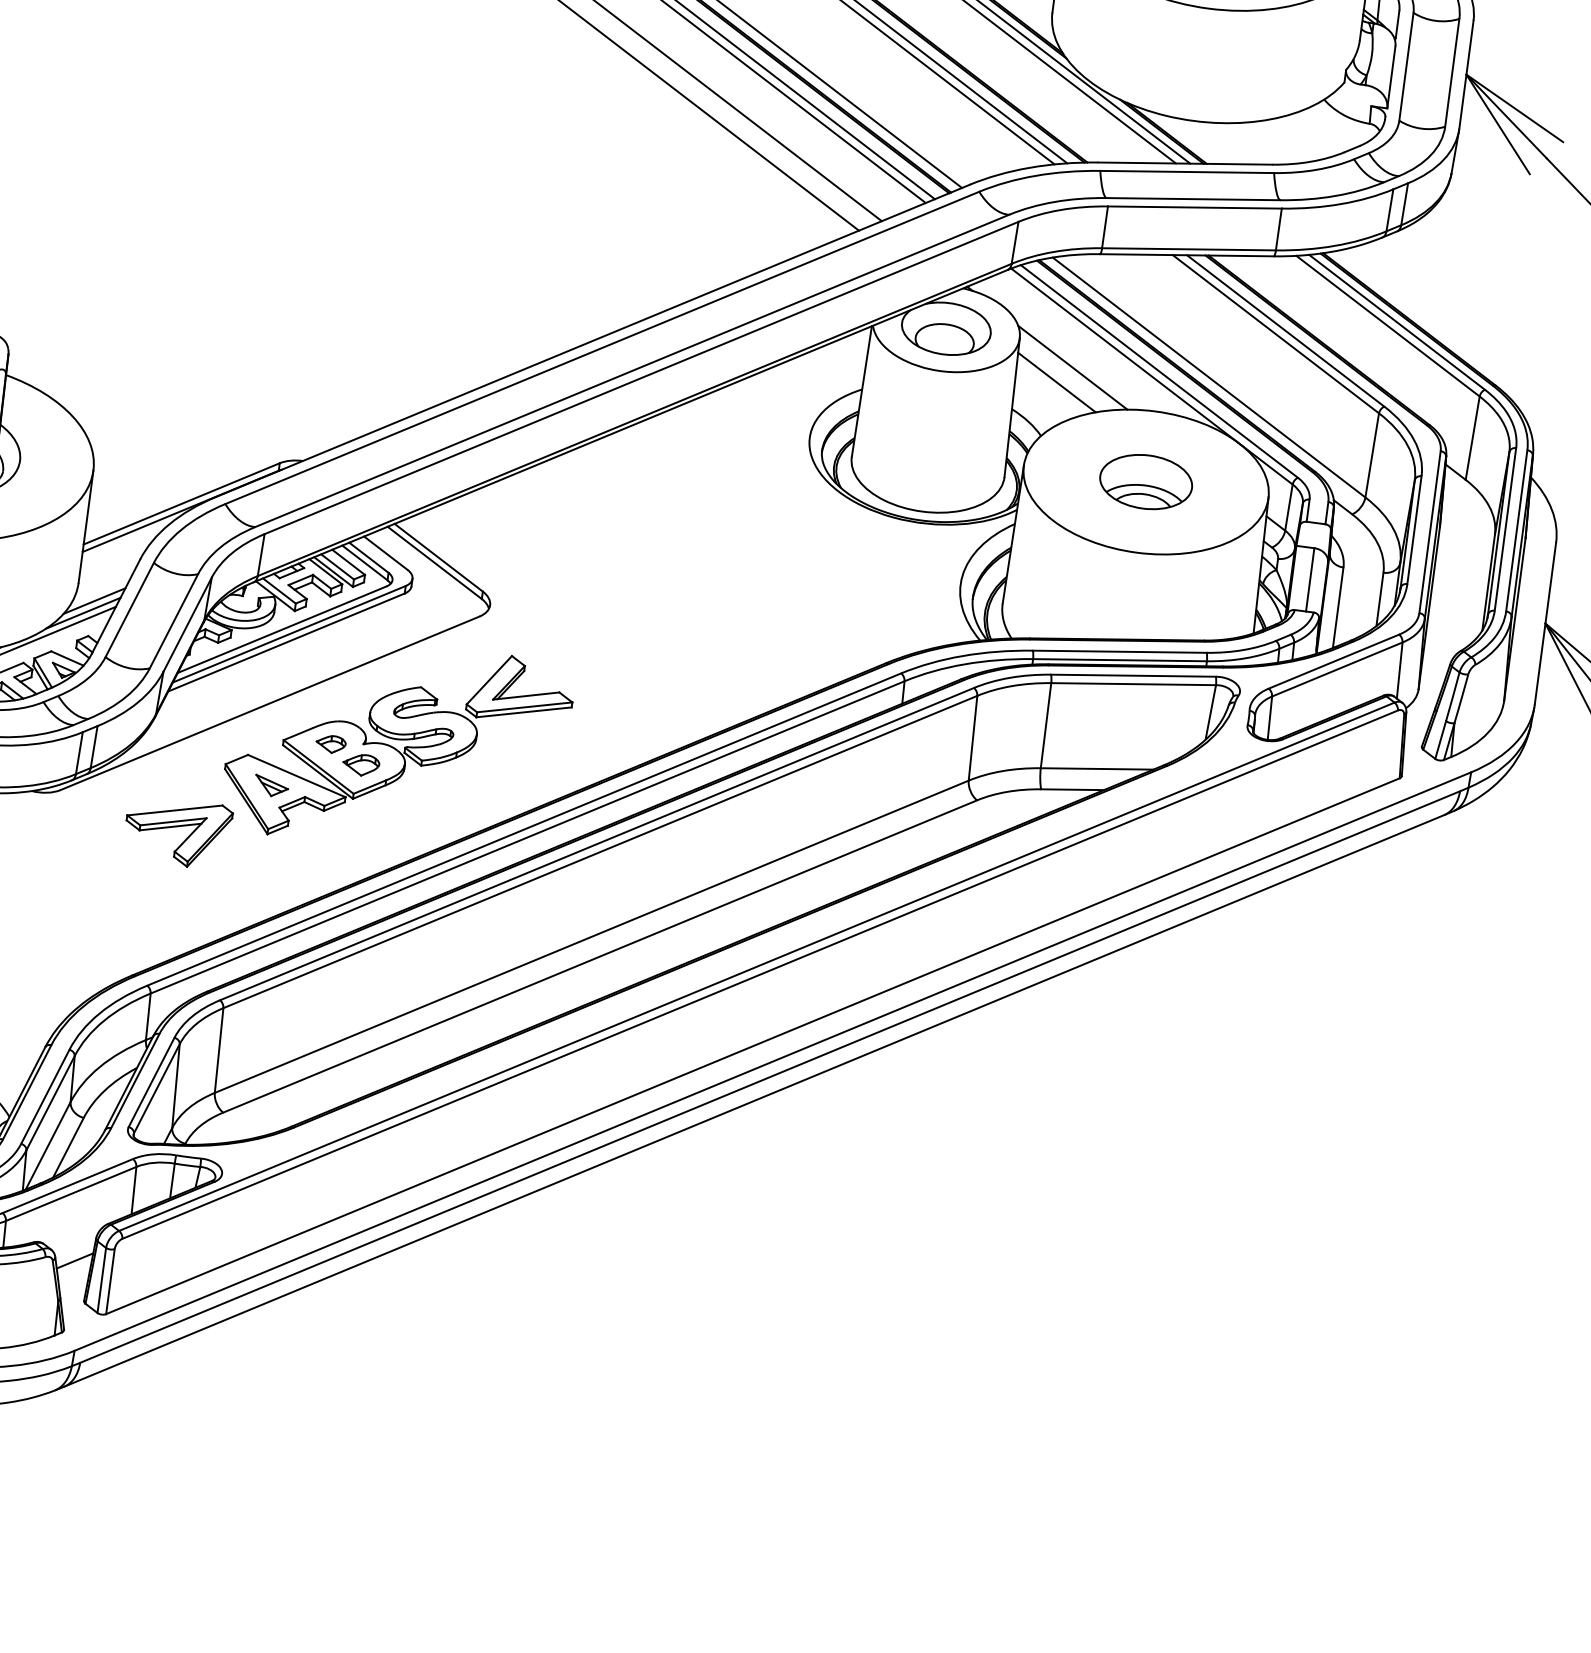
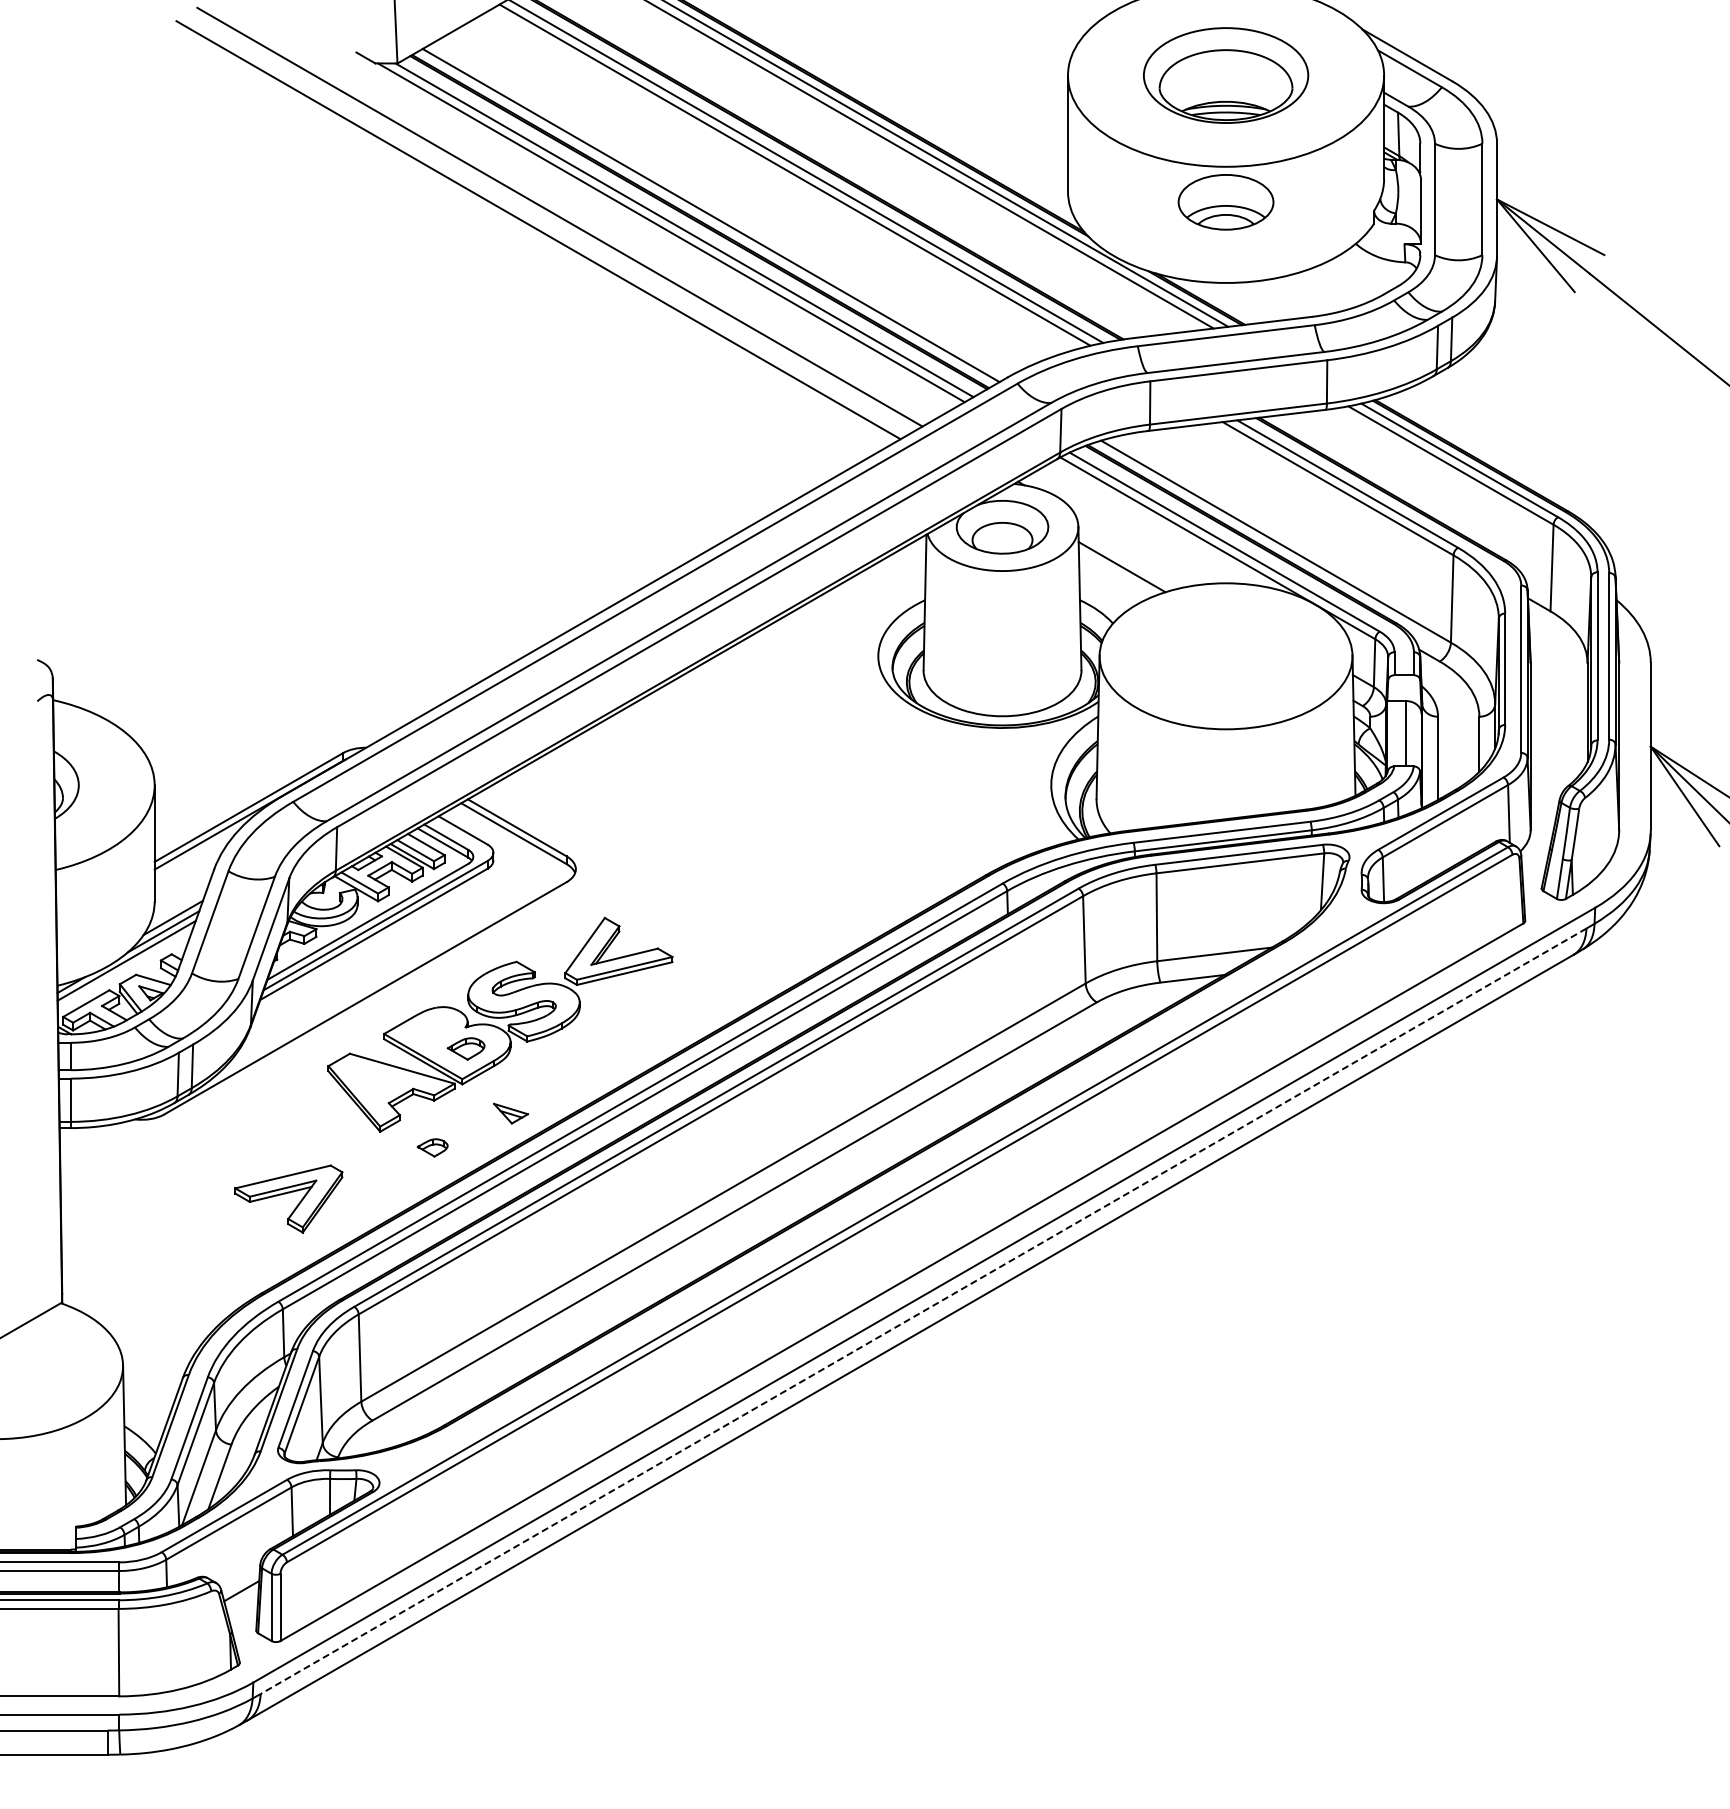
line: (1073, 367) -> (1136, 549), removed
part: (1145, 482) -> (1225, 202), moved
part: (330, 743) -> (432, 1147), moved
part: (271, 786) -> (510, 1113), moved
part: (177, 831) -> (288, 1198), moved
line: (770, 1077) -> (923, 1311), solid -> dashed

